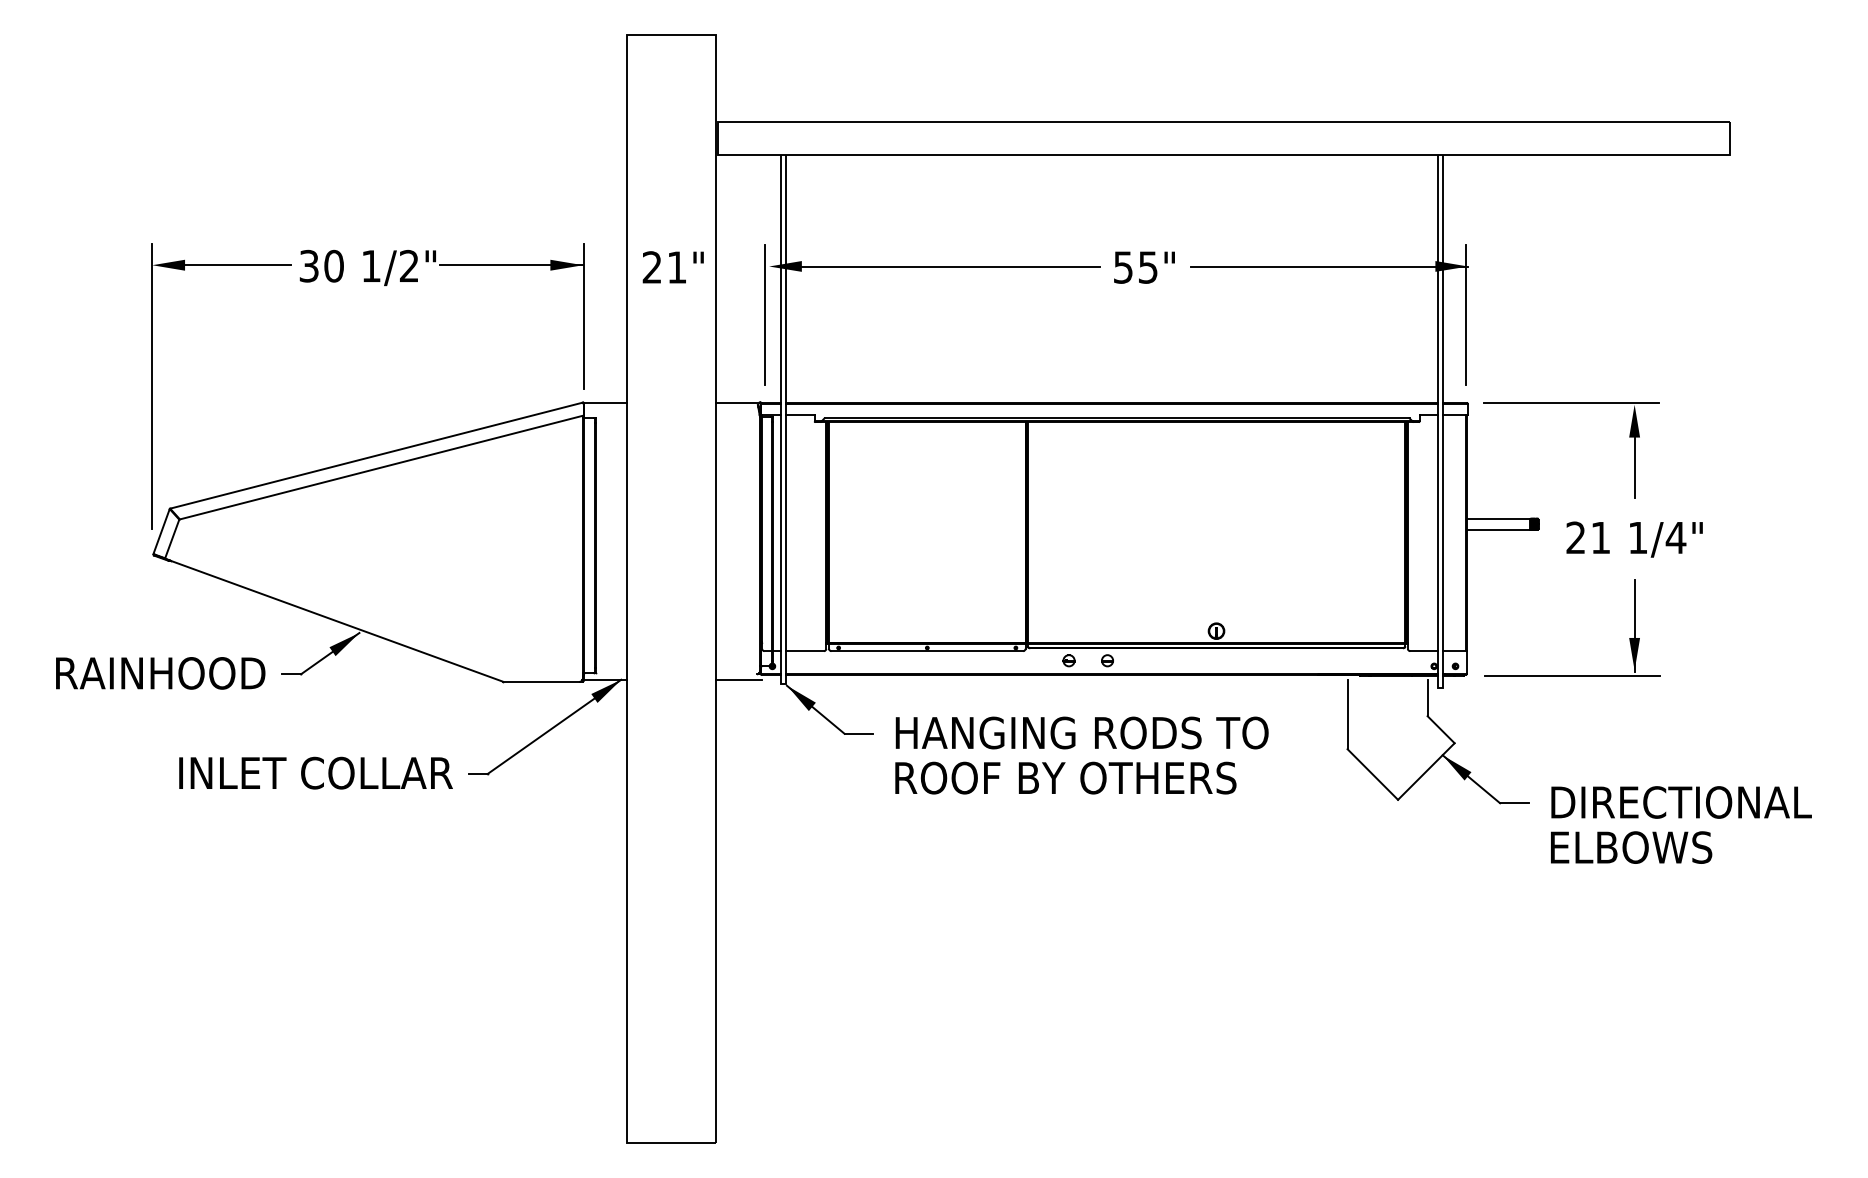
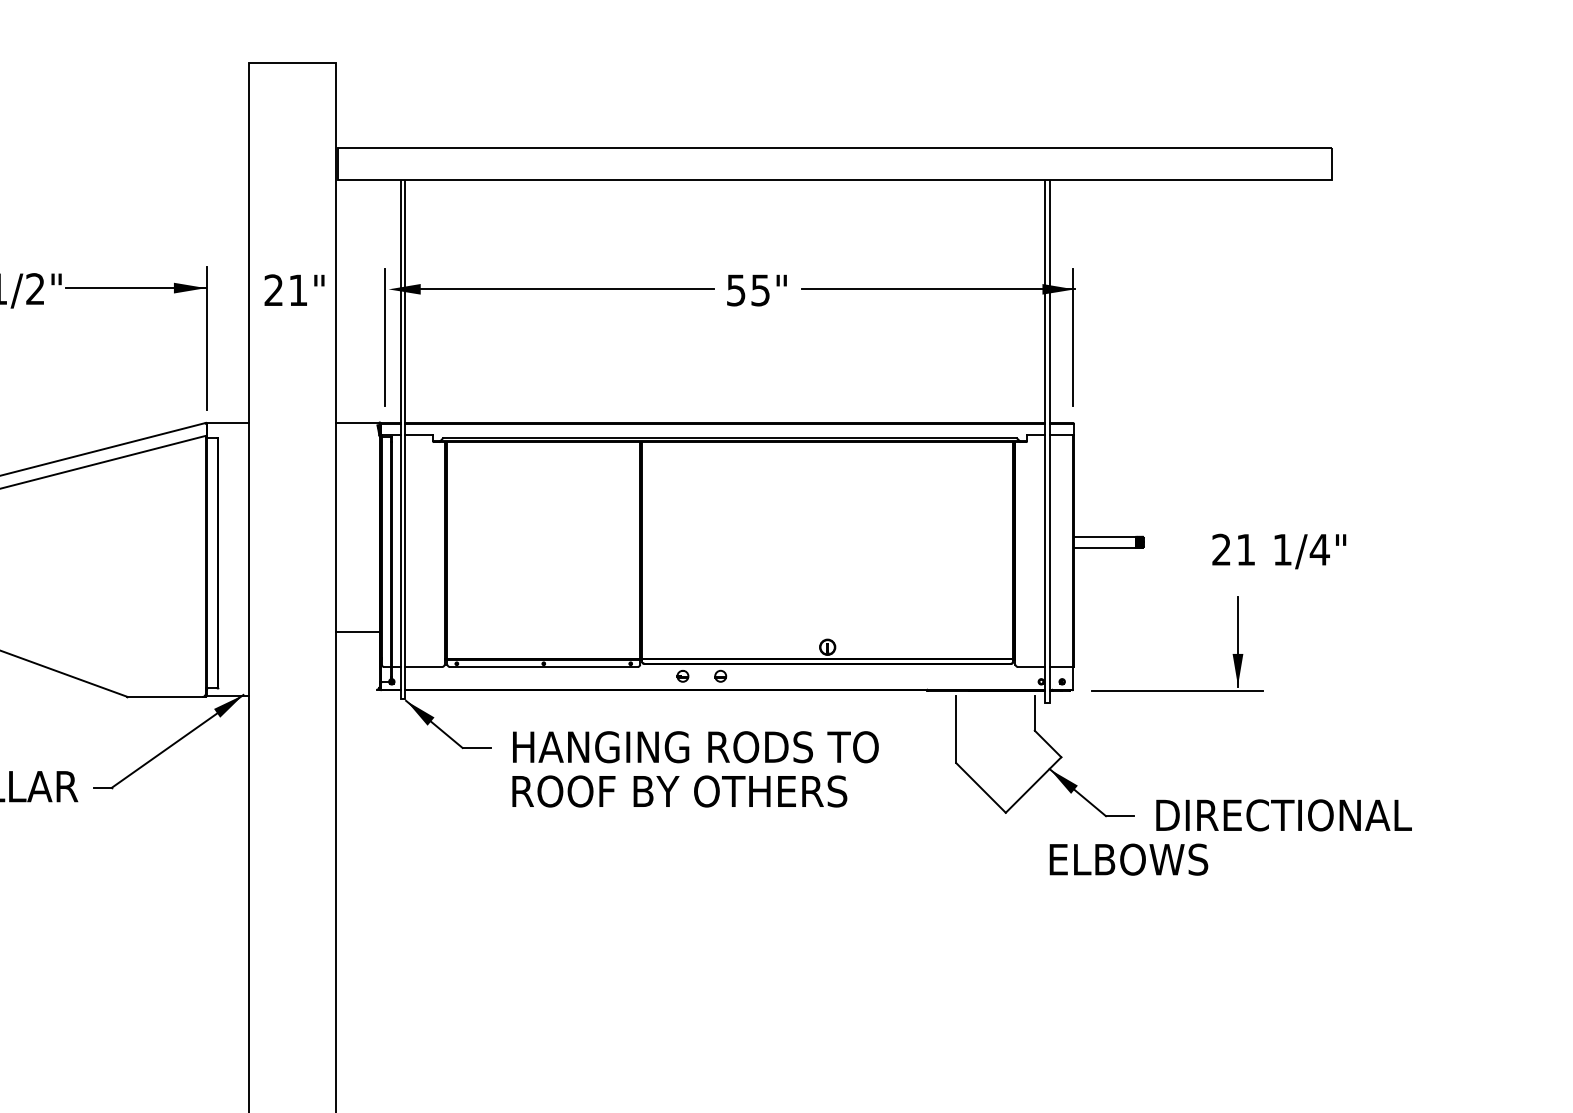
part: (1571, 403) -> (1176, 423), removed
text: (1634, 539) -> (1279, 551), moved
line: (738, 680) -> (358, 631), moved
text: (1631, 847) -> (1128, 859), moved

